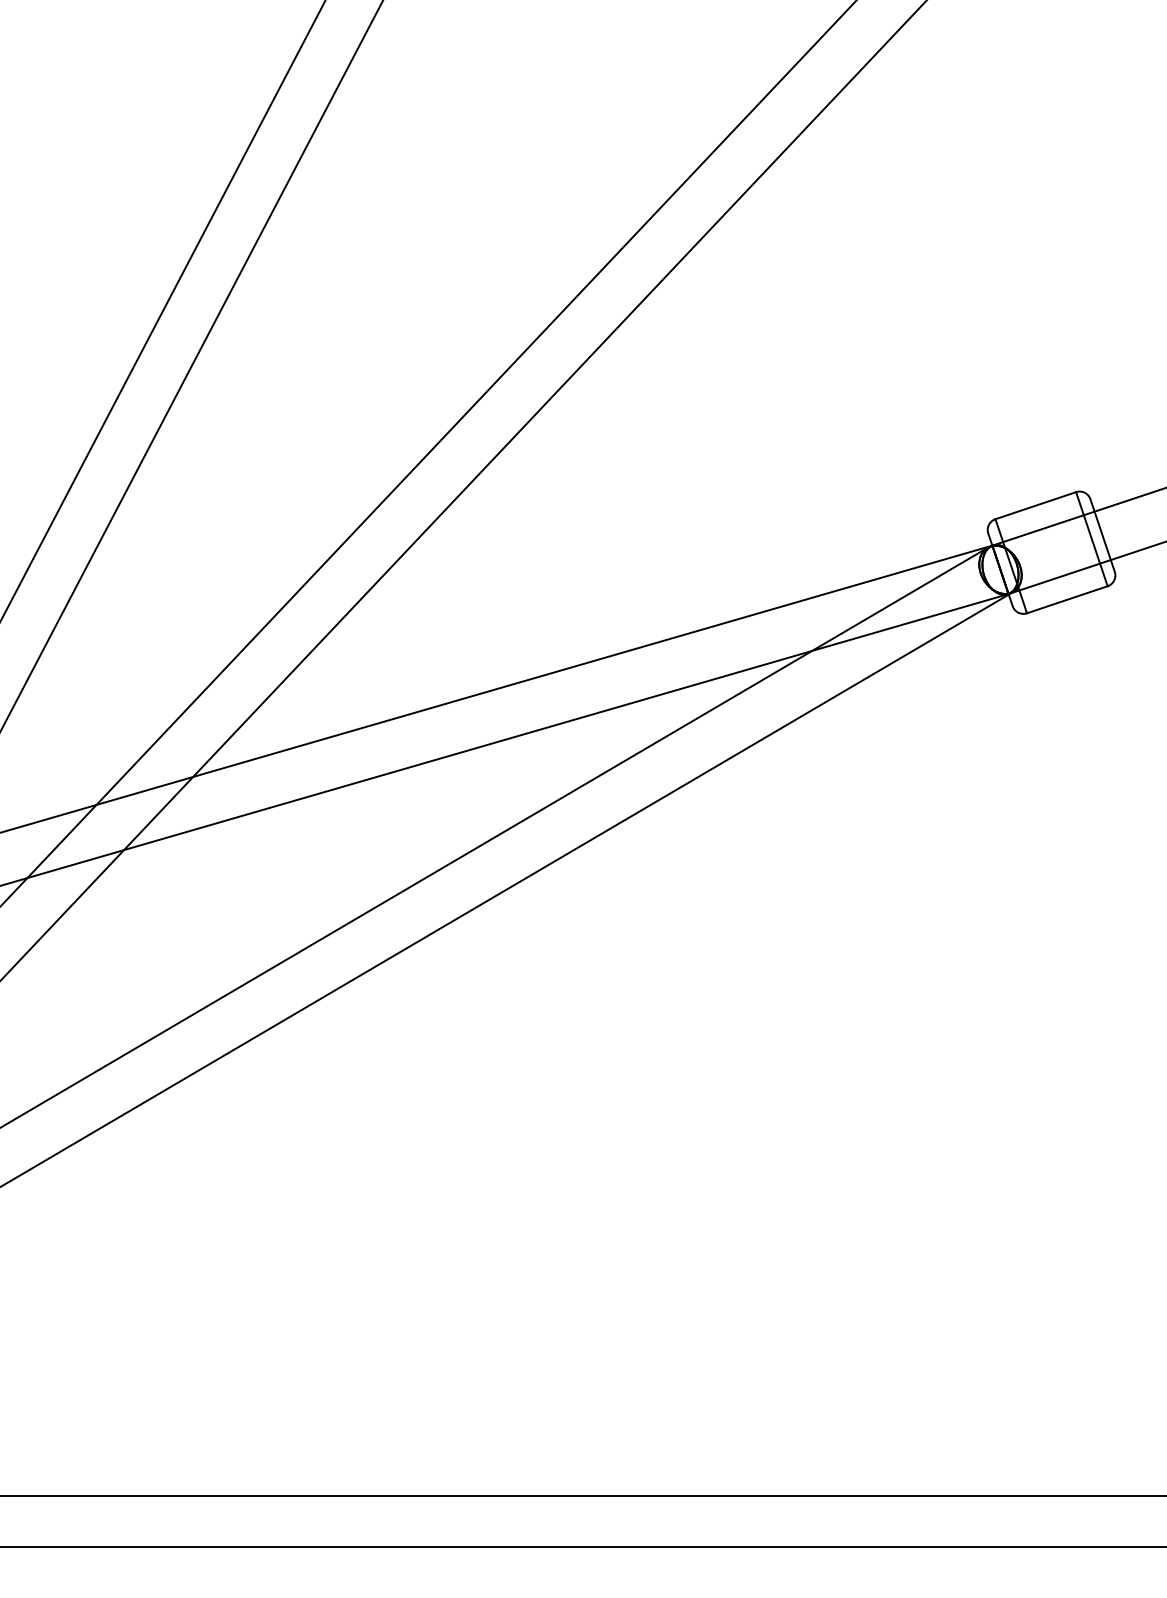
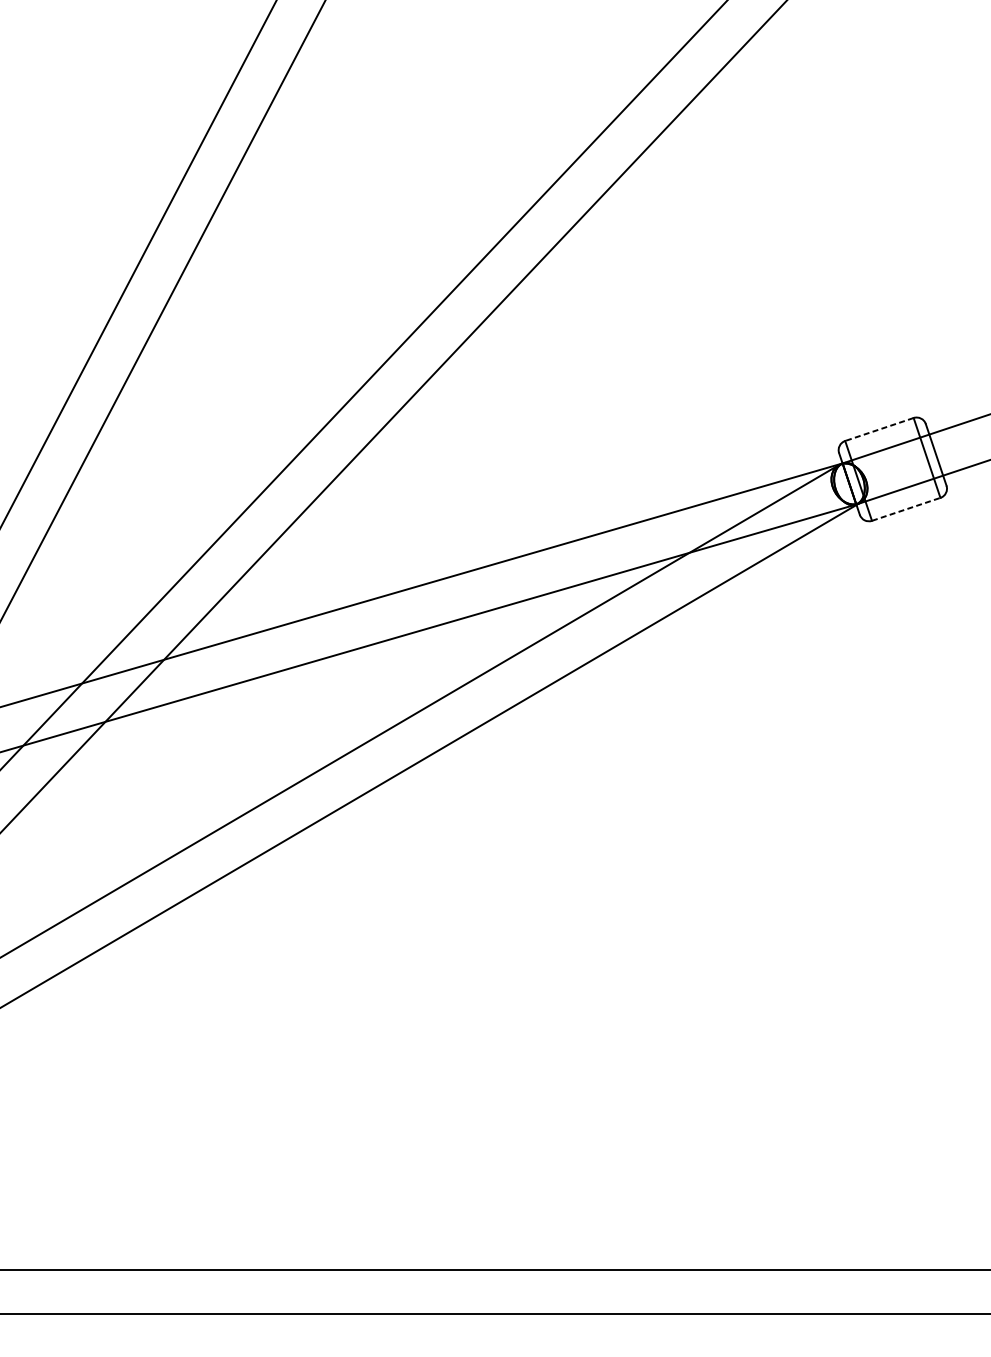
line: (1035, 505) -> (879, 429), solid -> dashed
line: (1067, 599) -> (906, 509), solid -> dashed

